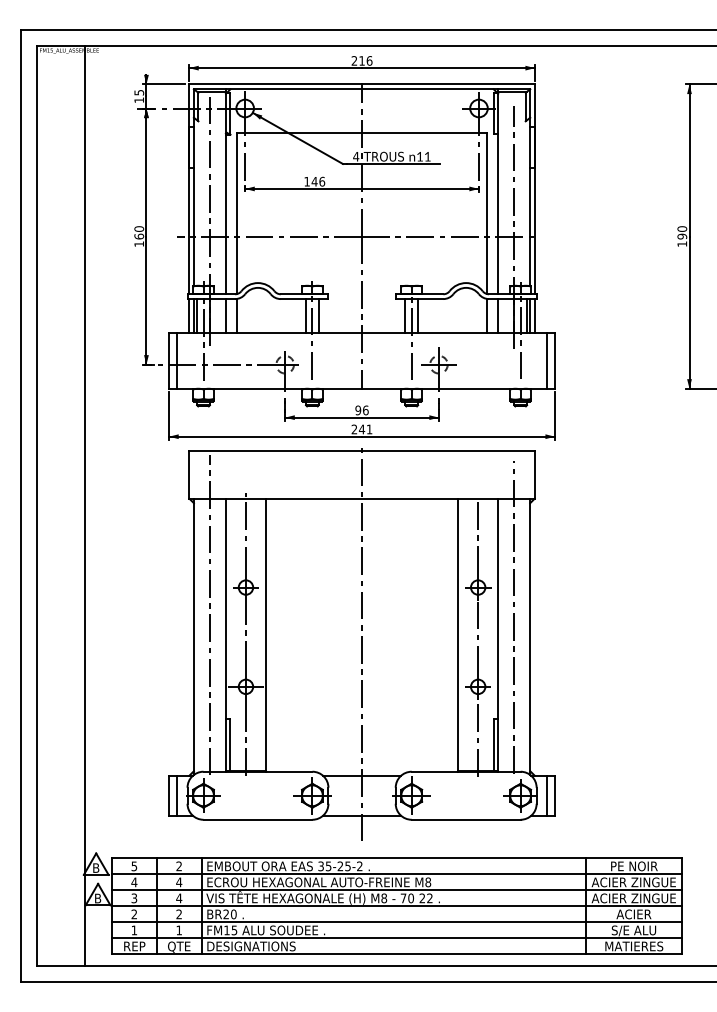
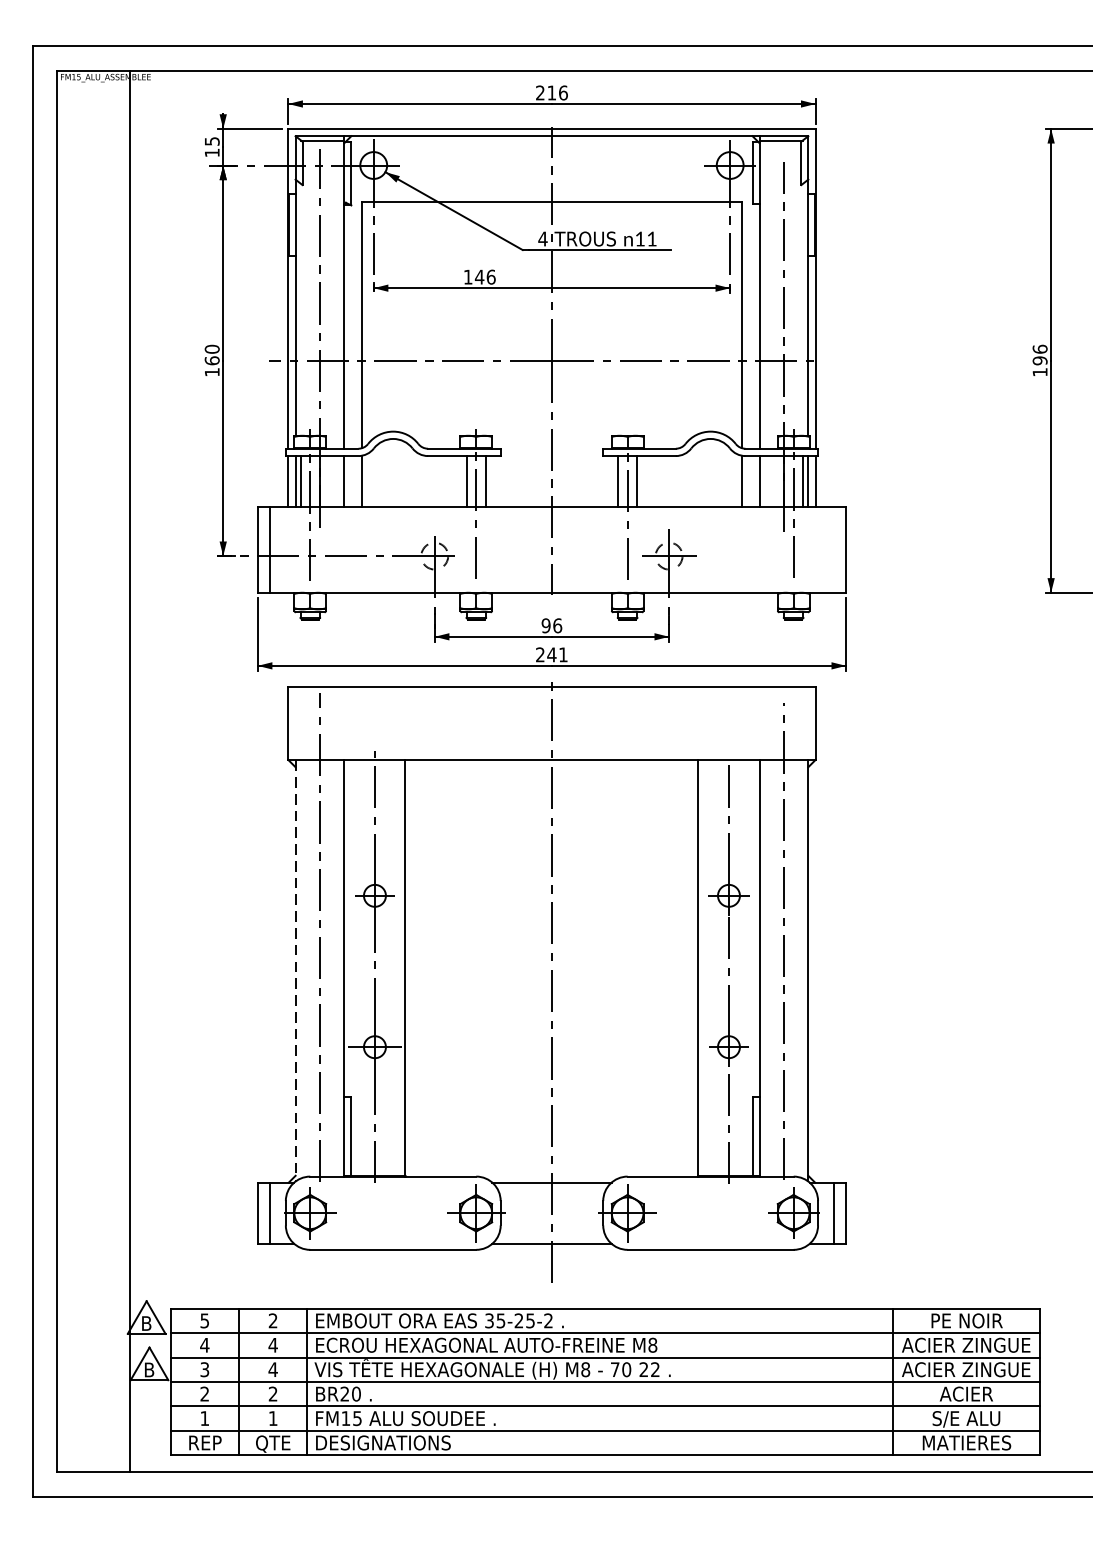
text: (681, 228) -> (1038, 348), 190 -> 196
line: (547, 360) -> (834, 549), removed
line: (193, 637) -> (294, 971), solid -> dashed

